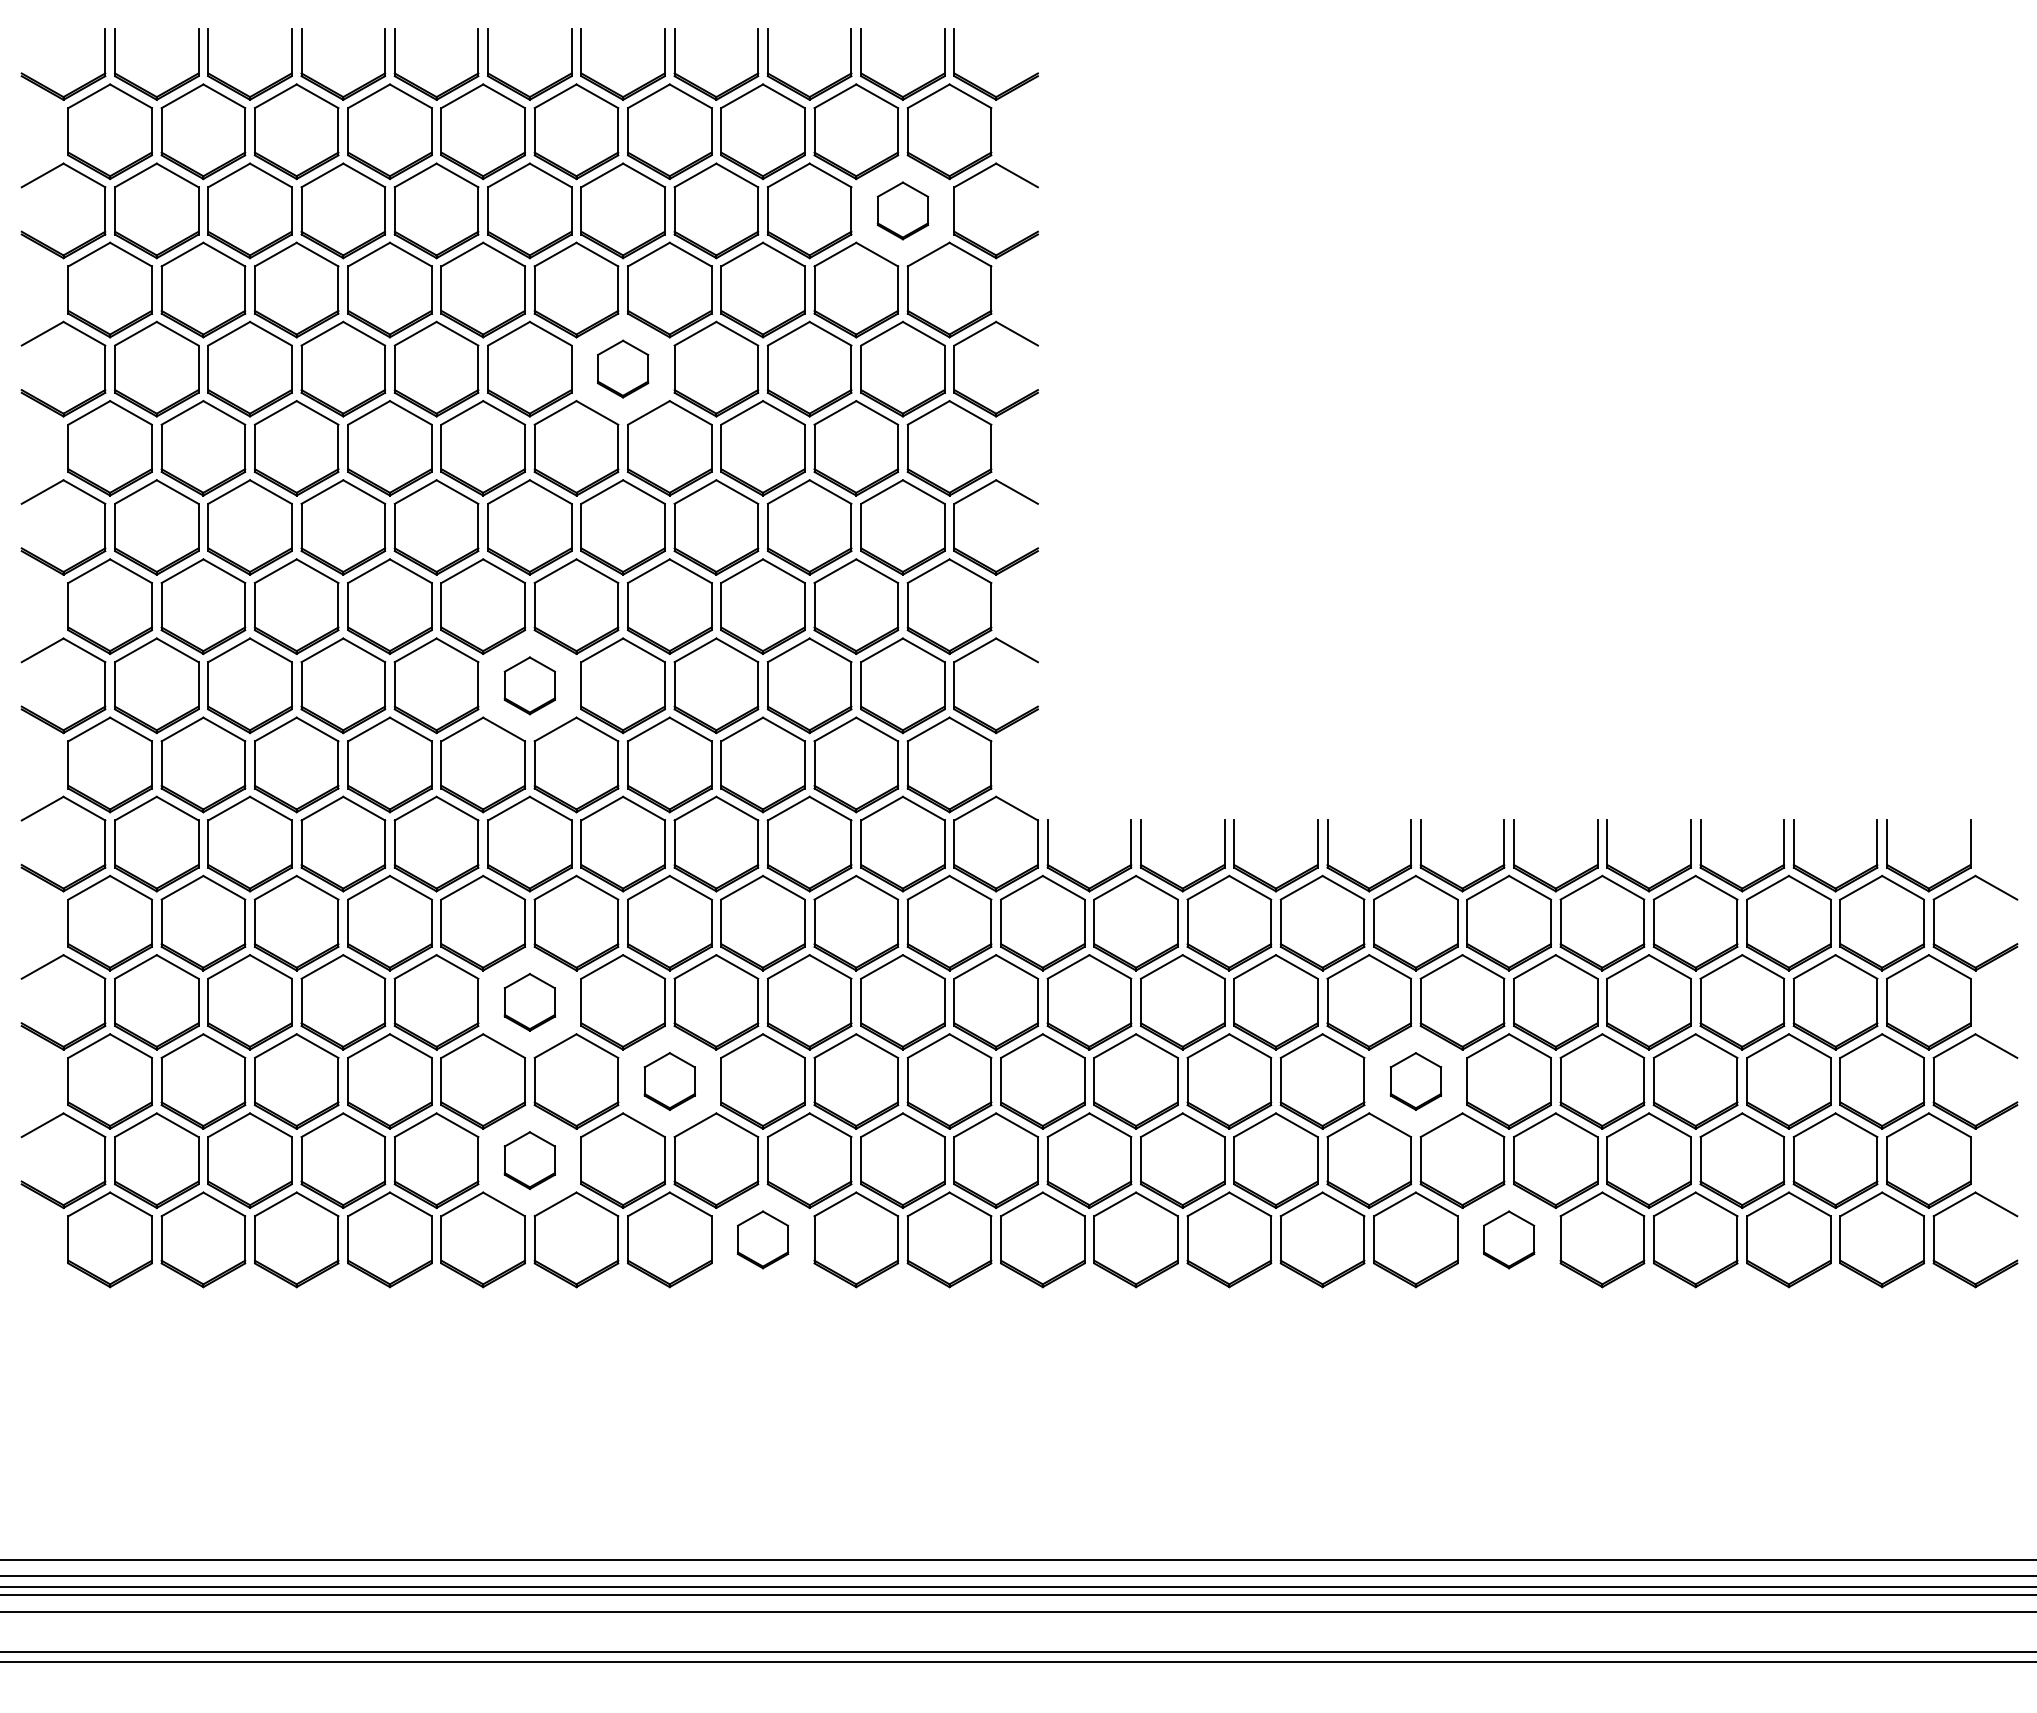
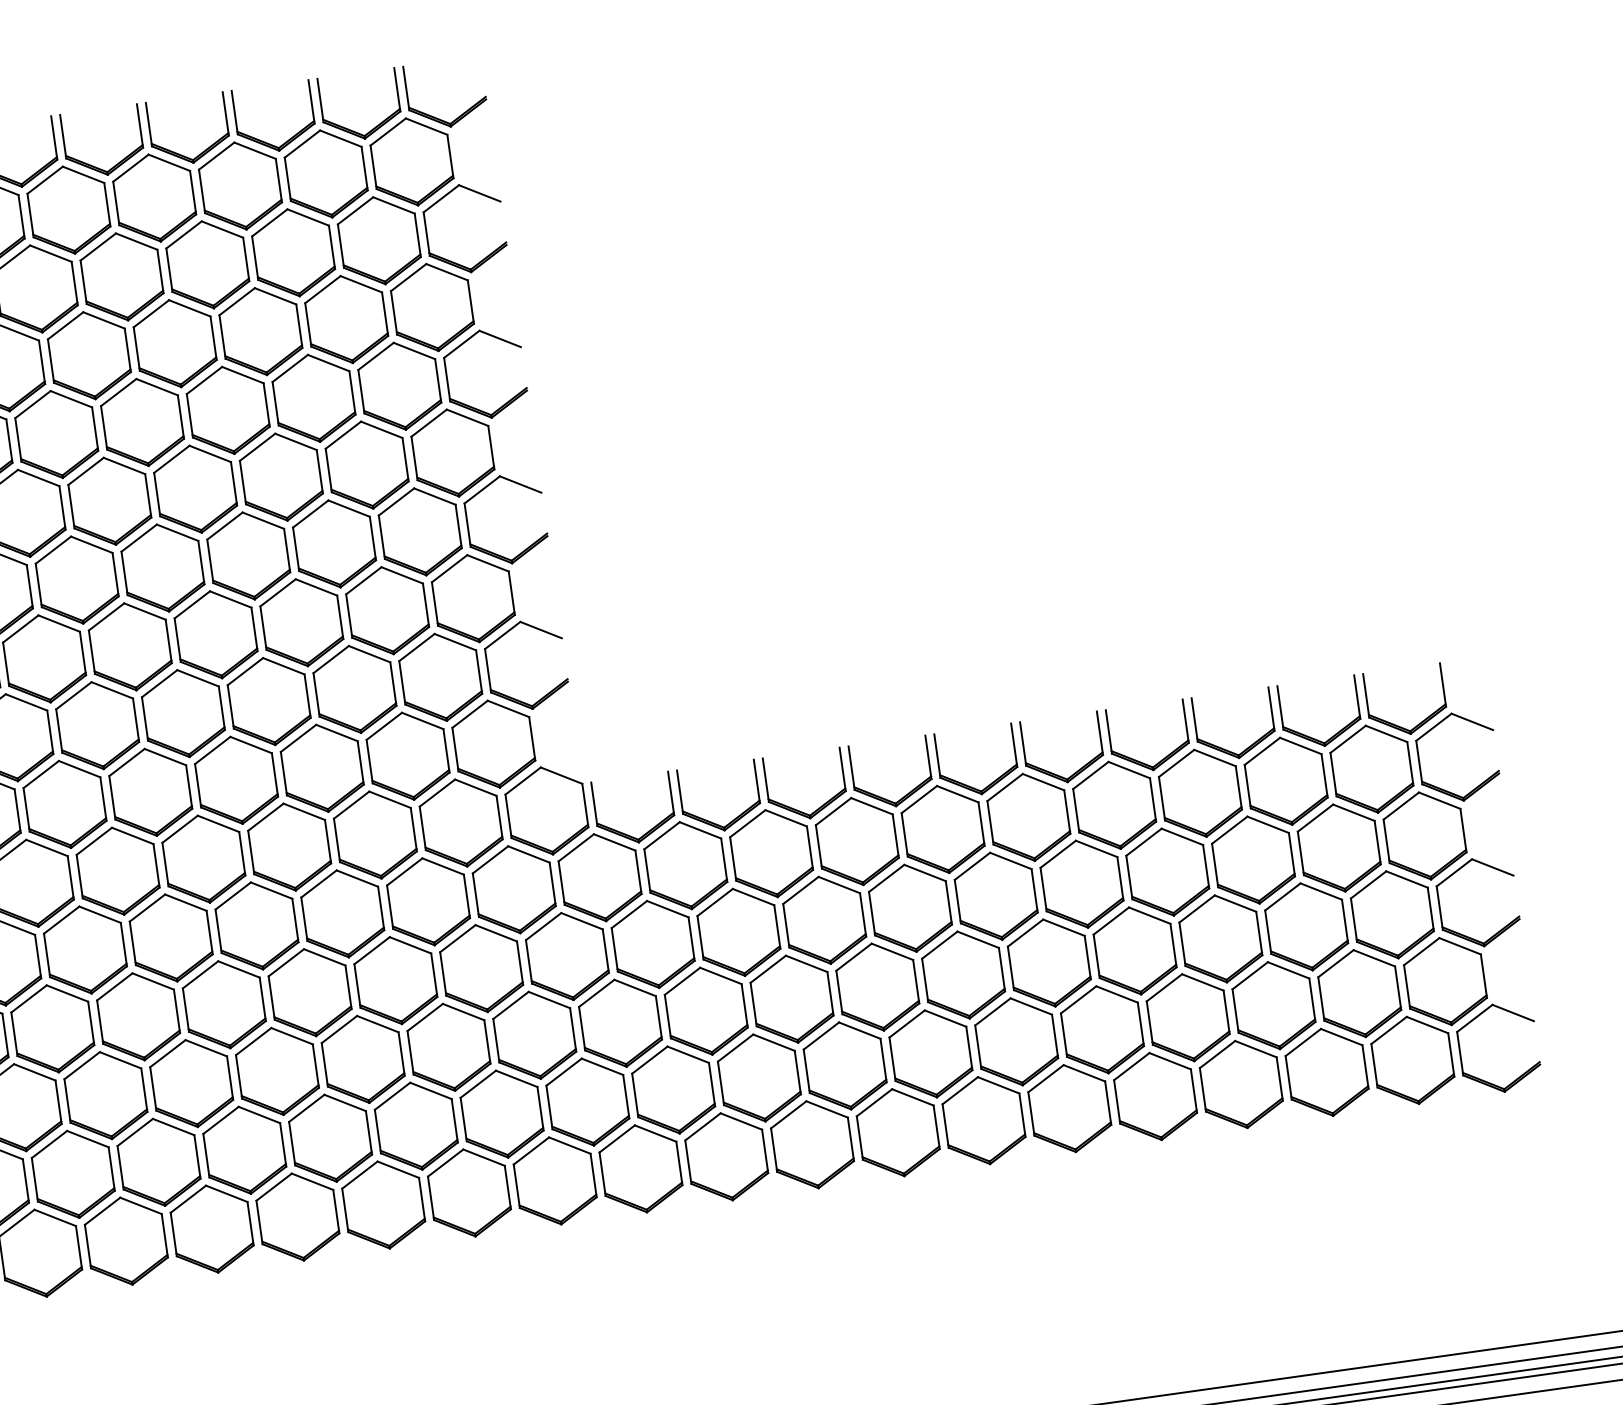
part: (902, 210) -> (378, 240), size x1.67
part: (622, 368) -> (141, 421), size x1.67
part: (529, 685) -> (97, 725), size x1.67
part: (529, 1002) -> (138, 1016), size x1.67
part: (669, 1081) -> (277, 1071), size x1.67
part: (1415, 1081) -> (963, 975), size x1.67
part: (529, 1160) -> (158, 1162), size x1.67
part: (762, 1239) -> (383, 1204), size x1.67
part: (1508, 1239) -> (1069, 1108), size x1.67

